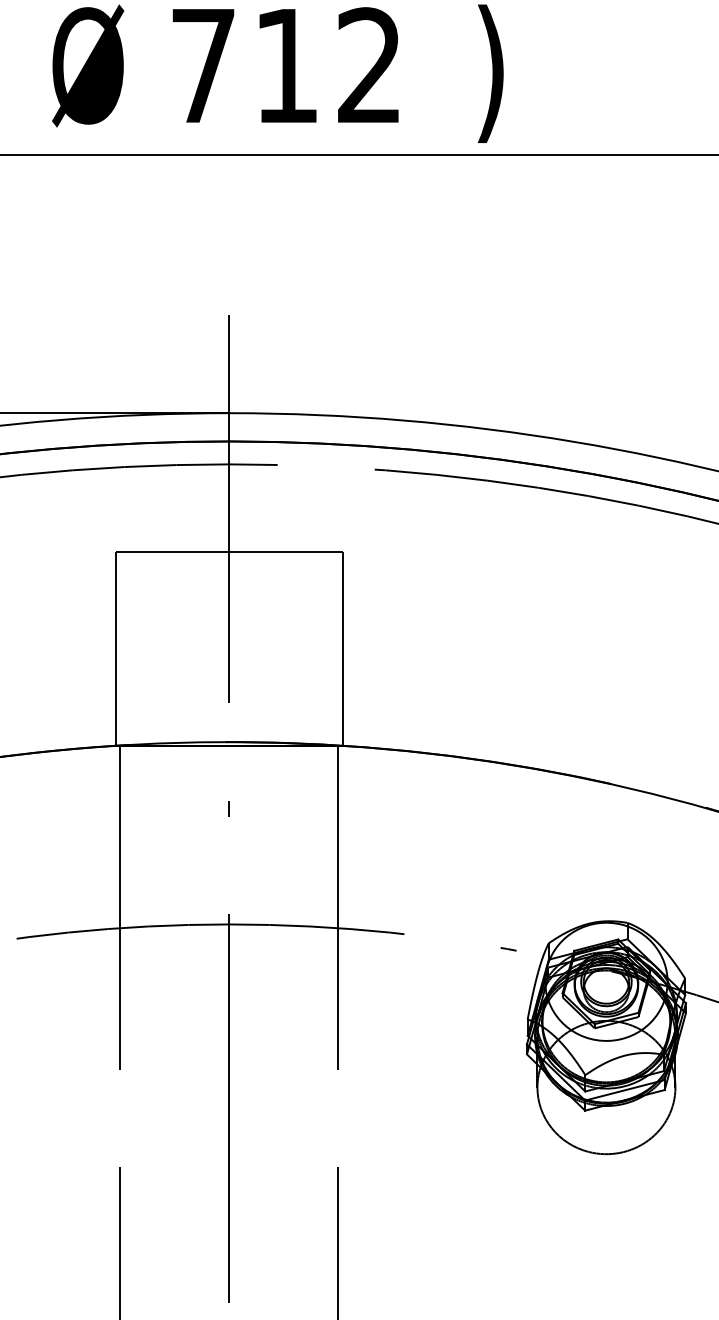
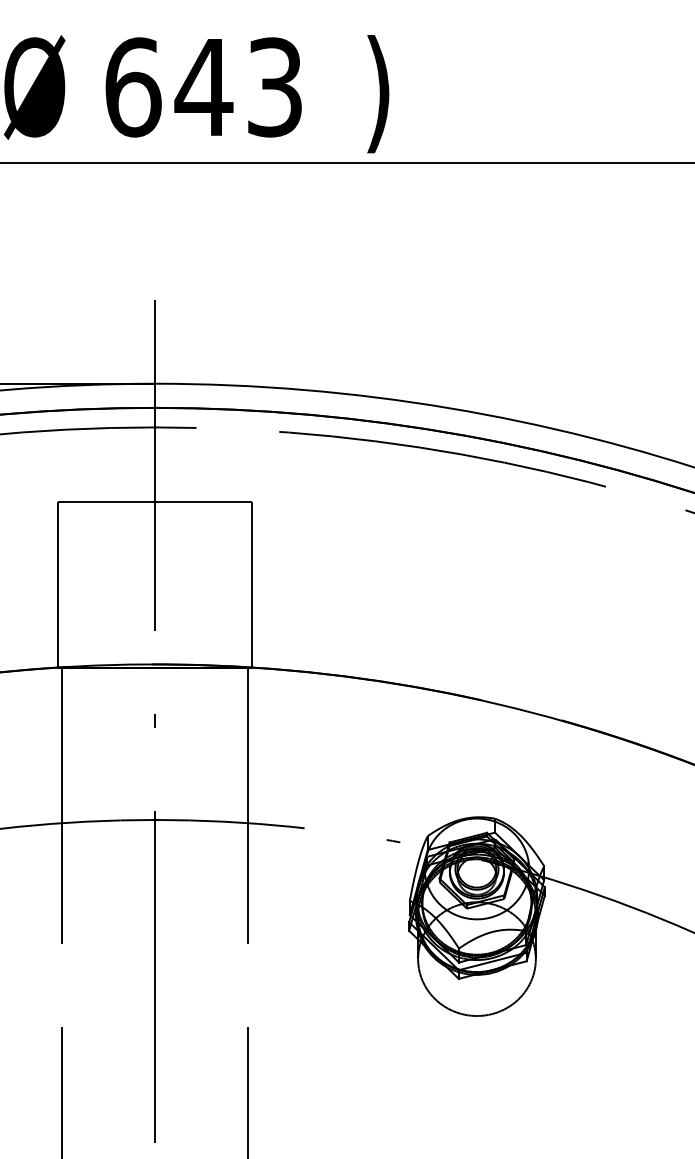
text: (285, 65) -> (203, 87), 712 -> 643

